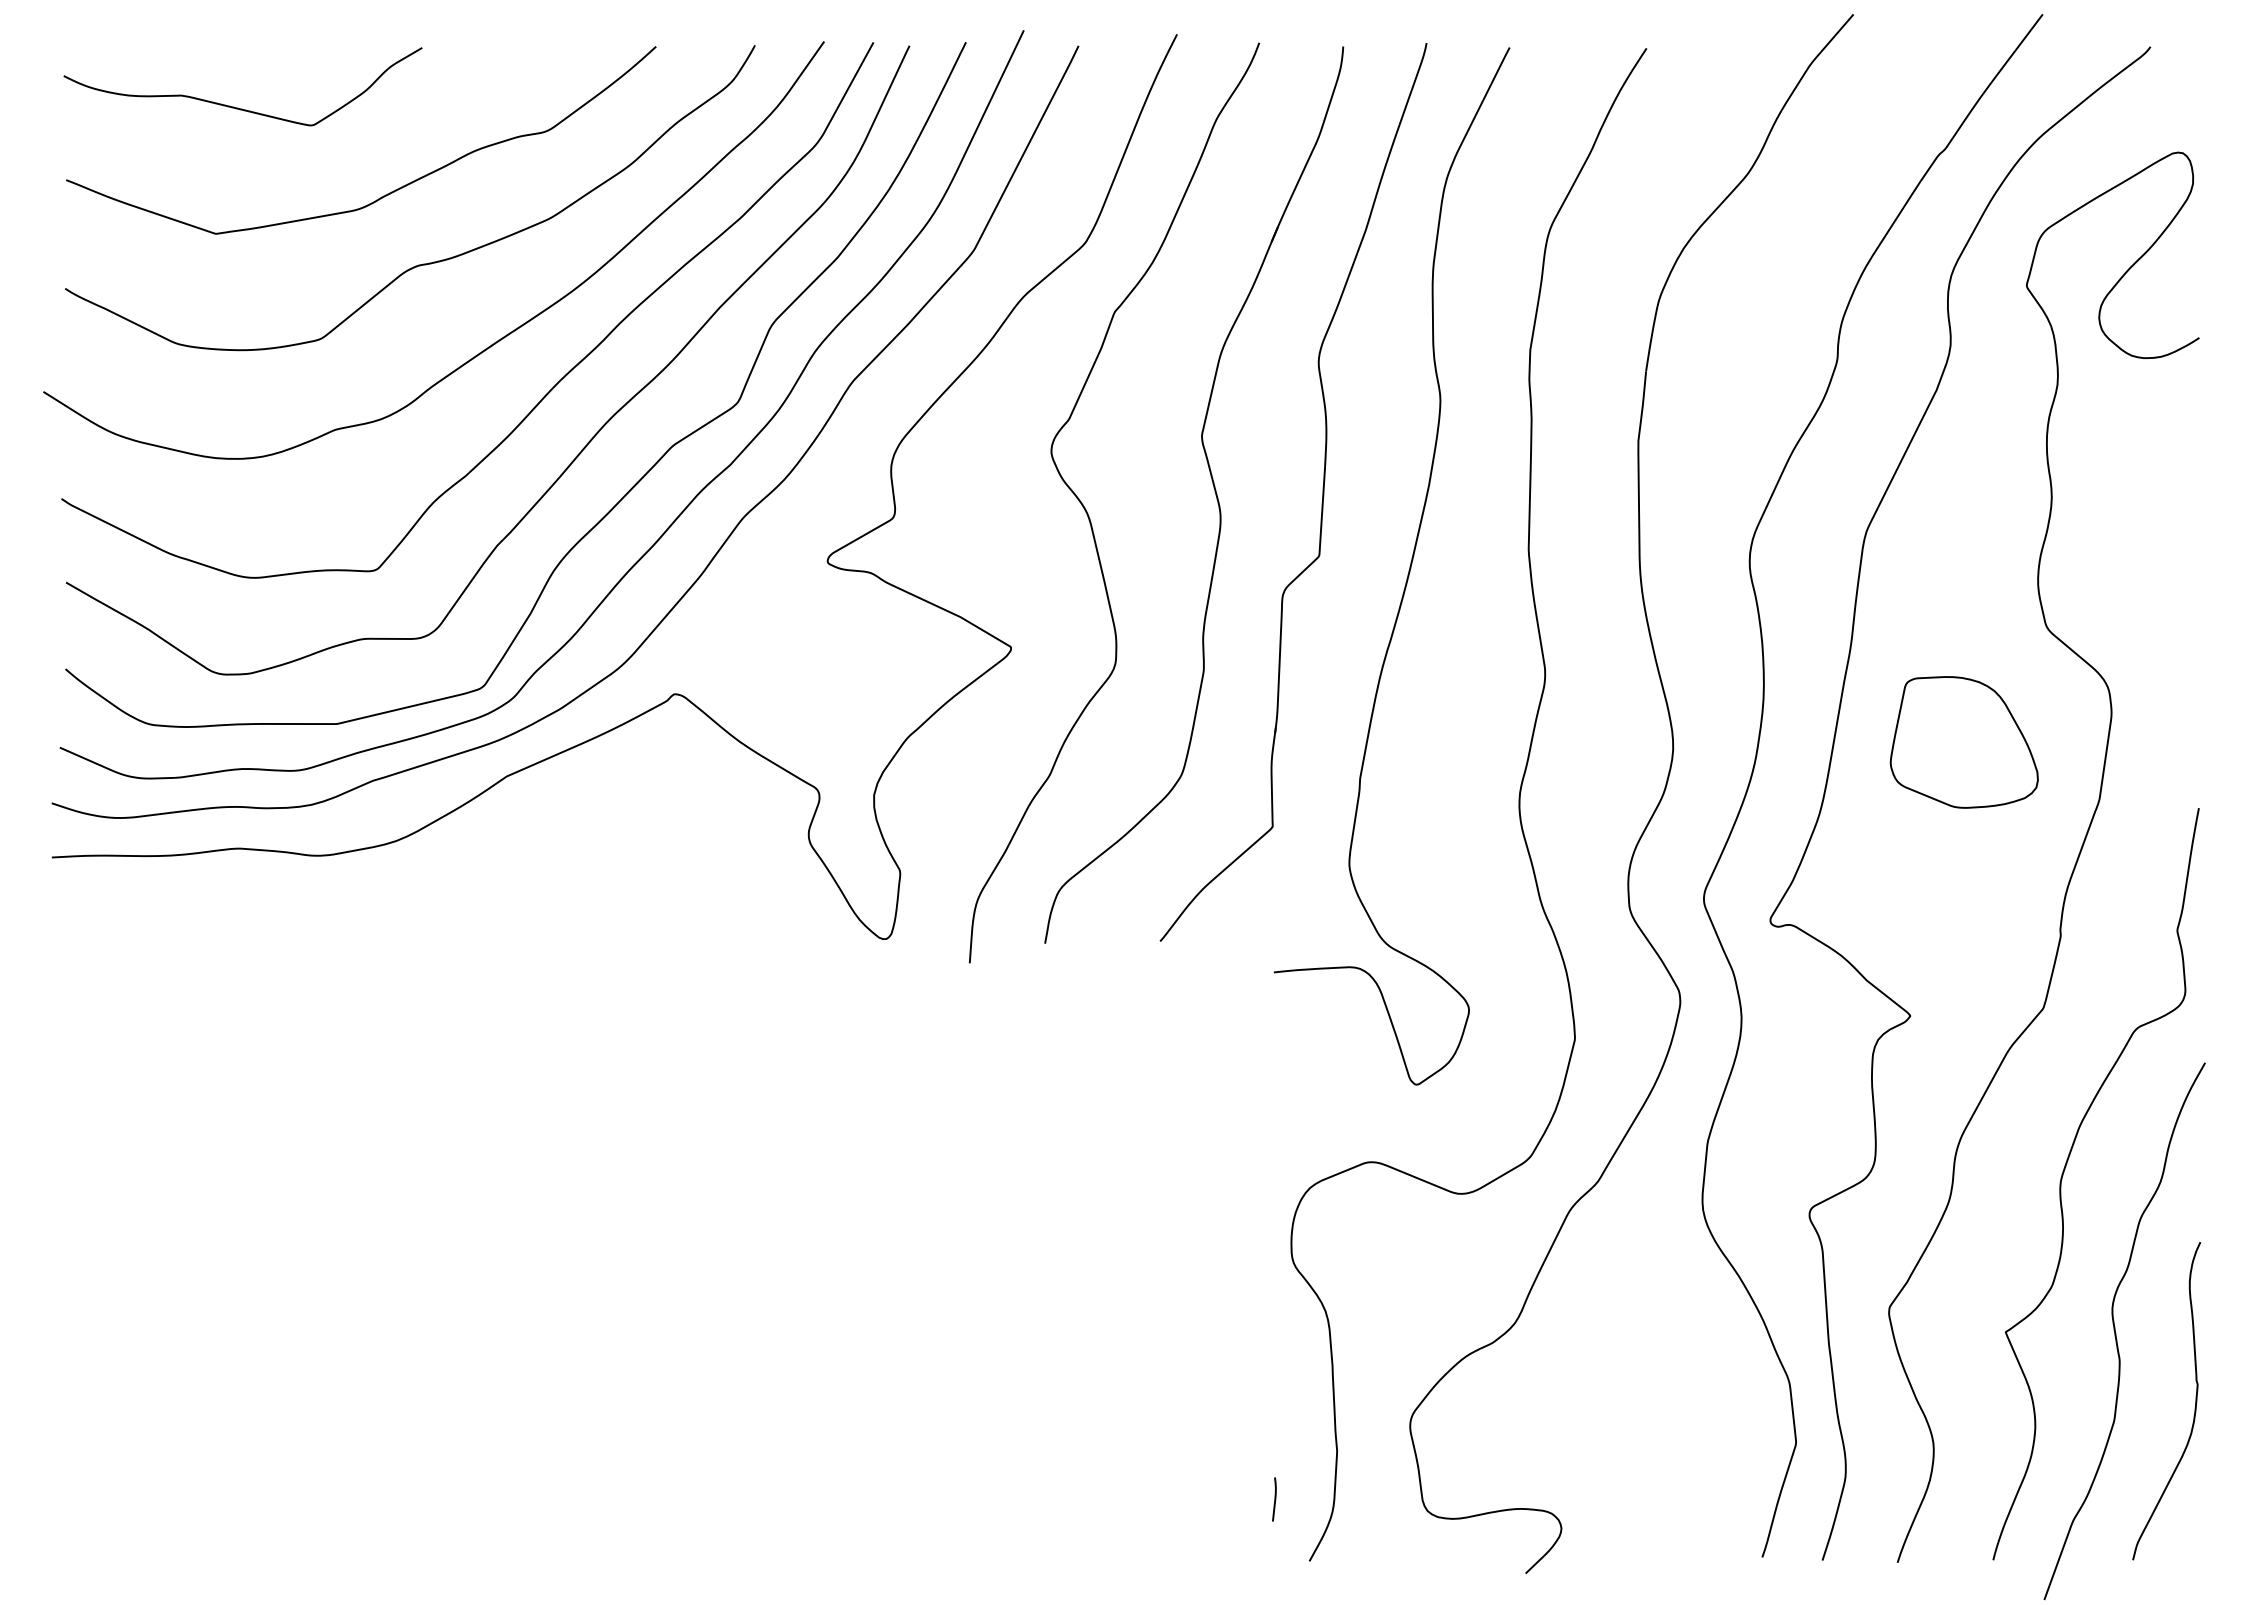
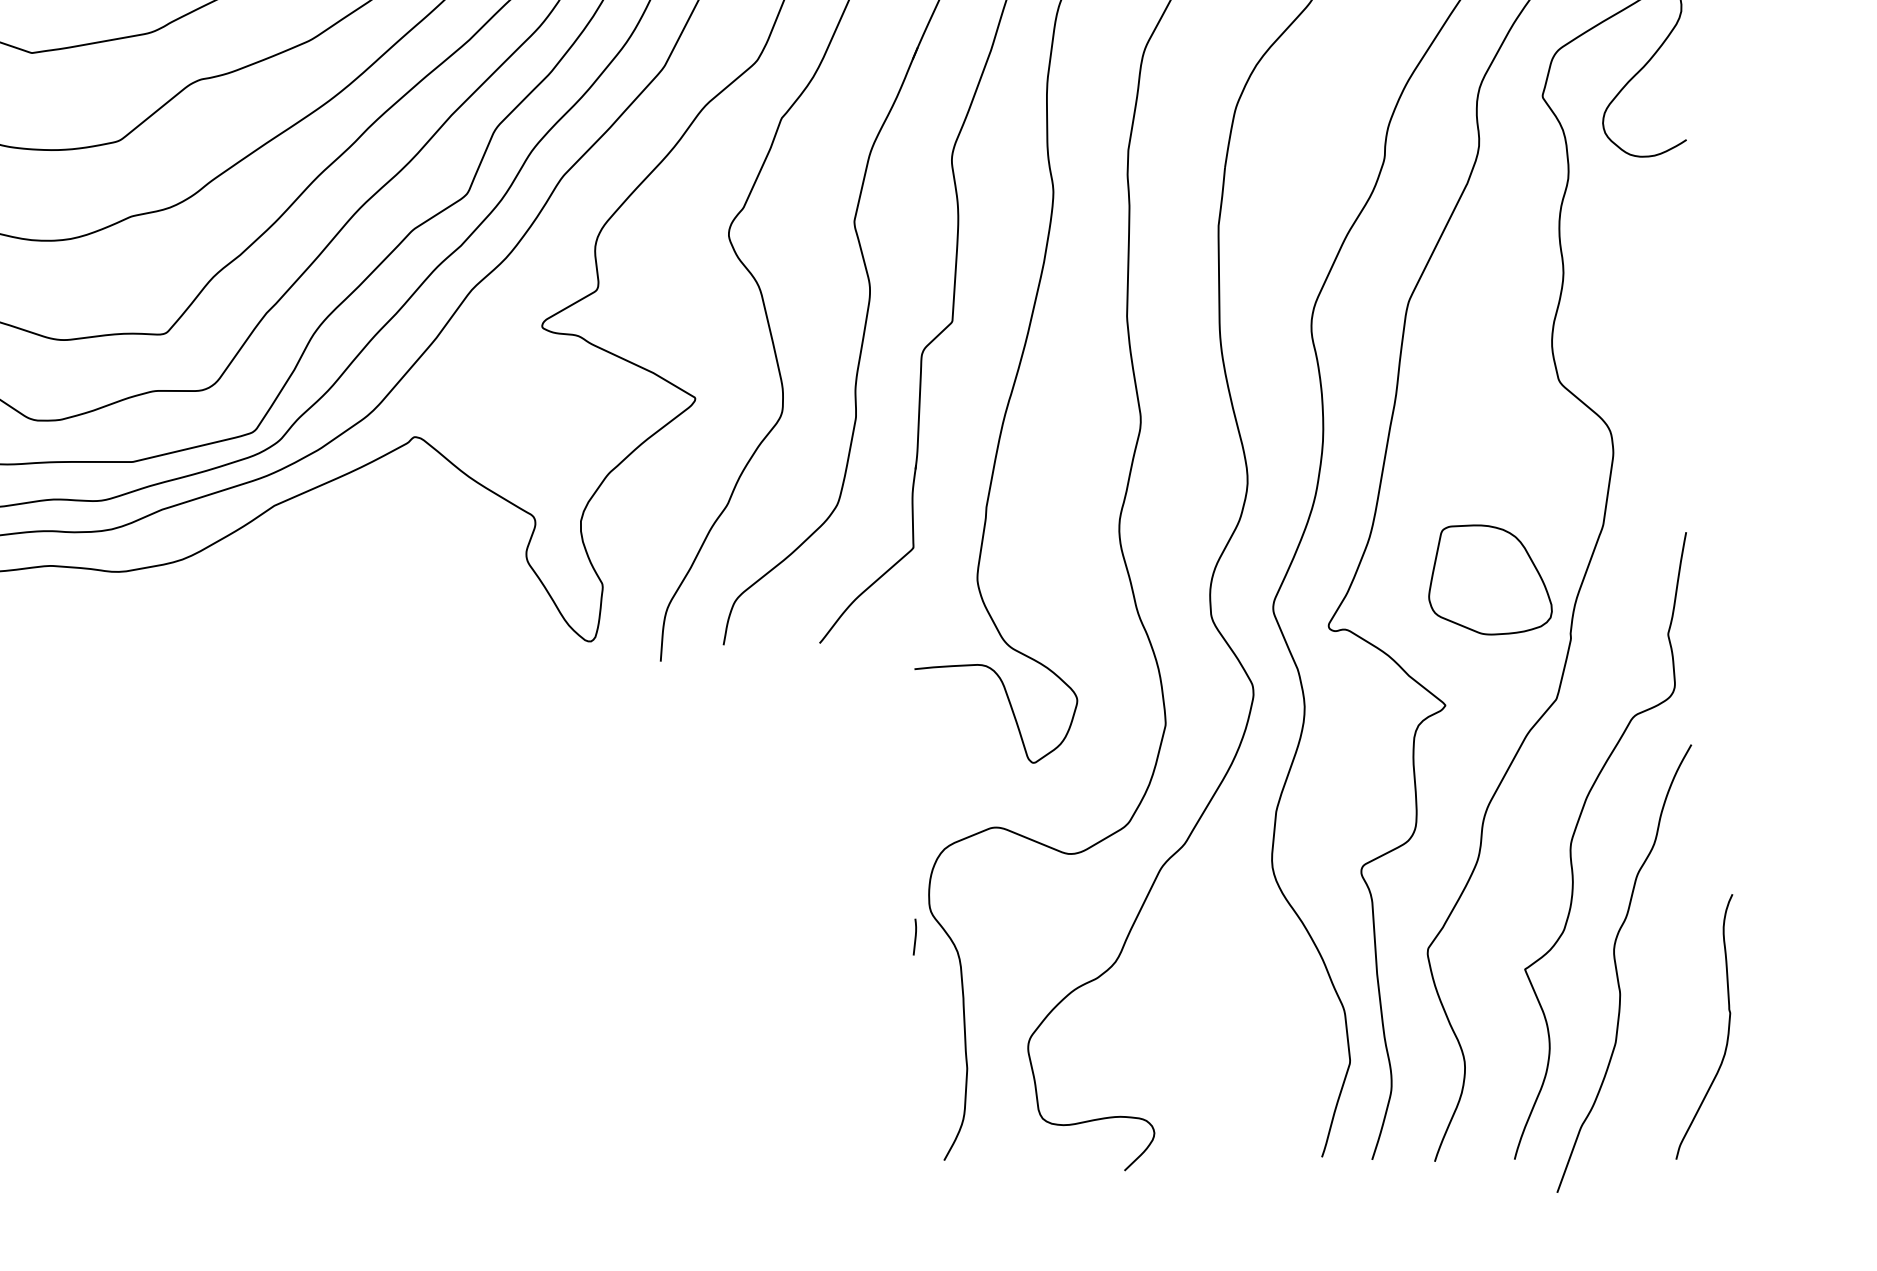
part: (1963, 742) -> (1489, 580), moved
curve: (2194, 1407) -> (1727, 1032), moved
curve: (1274, 1499) -> (914, 937), moved

